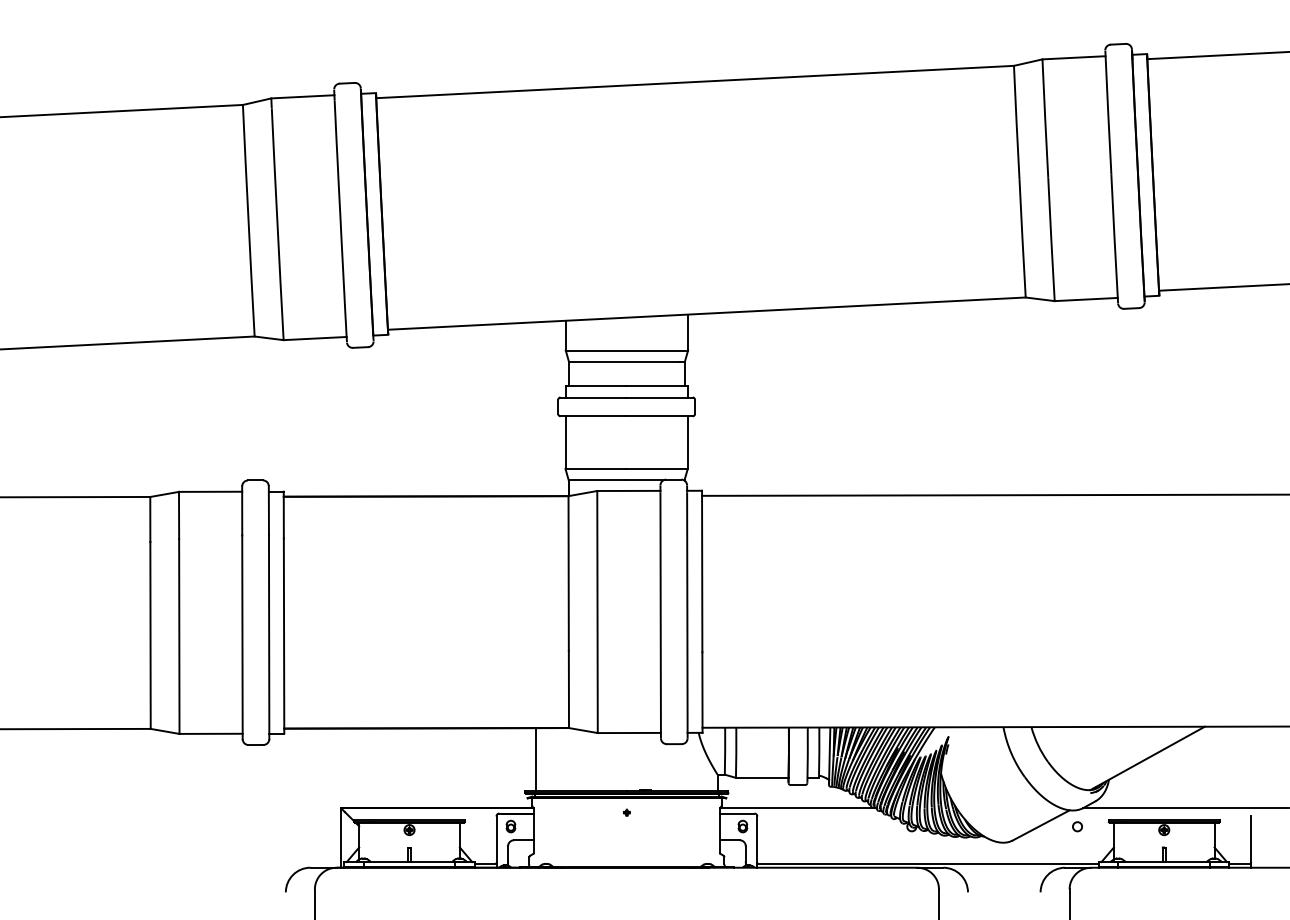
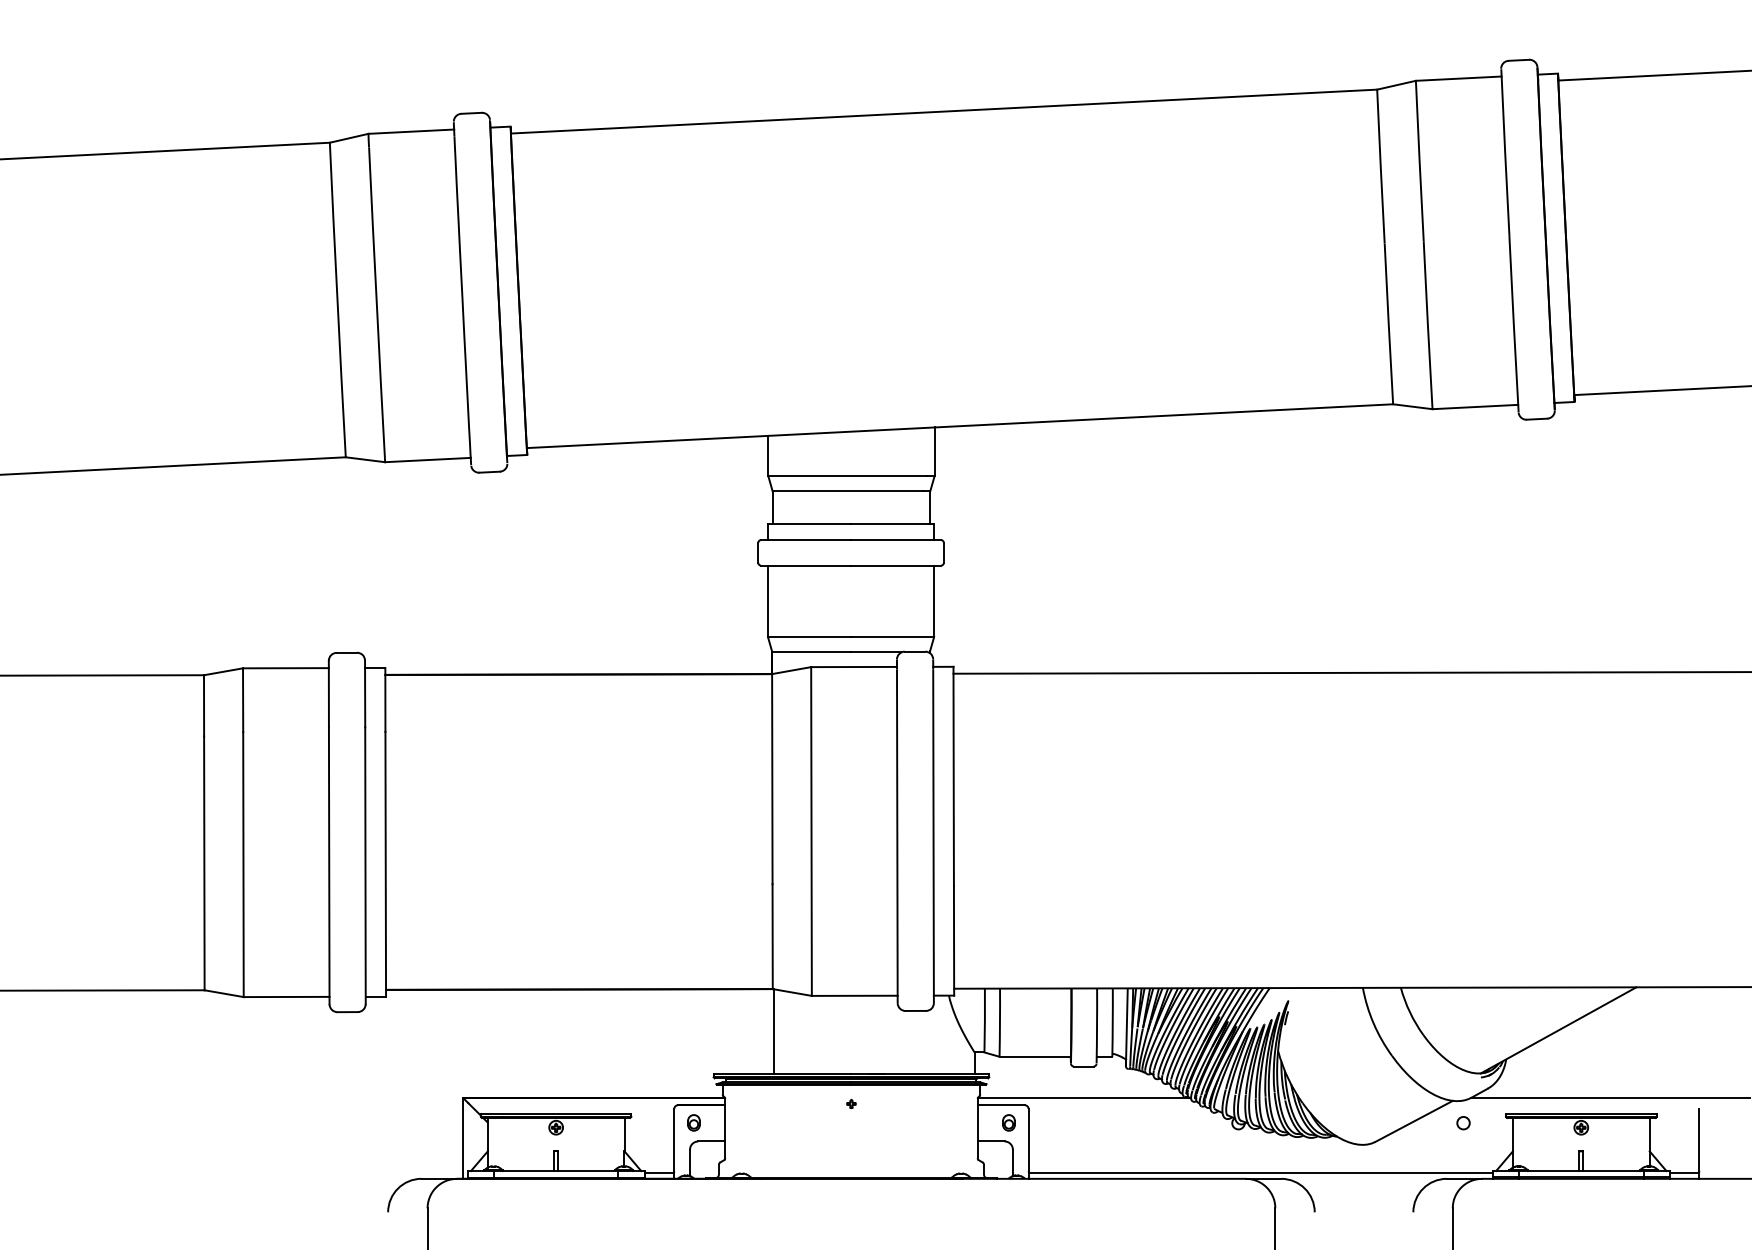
line: (536, 759) -> (774, 1031), moved

